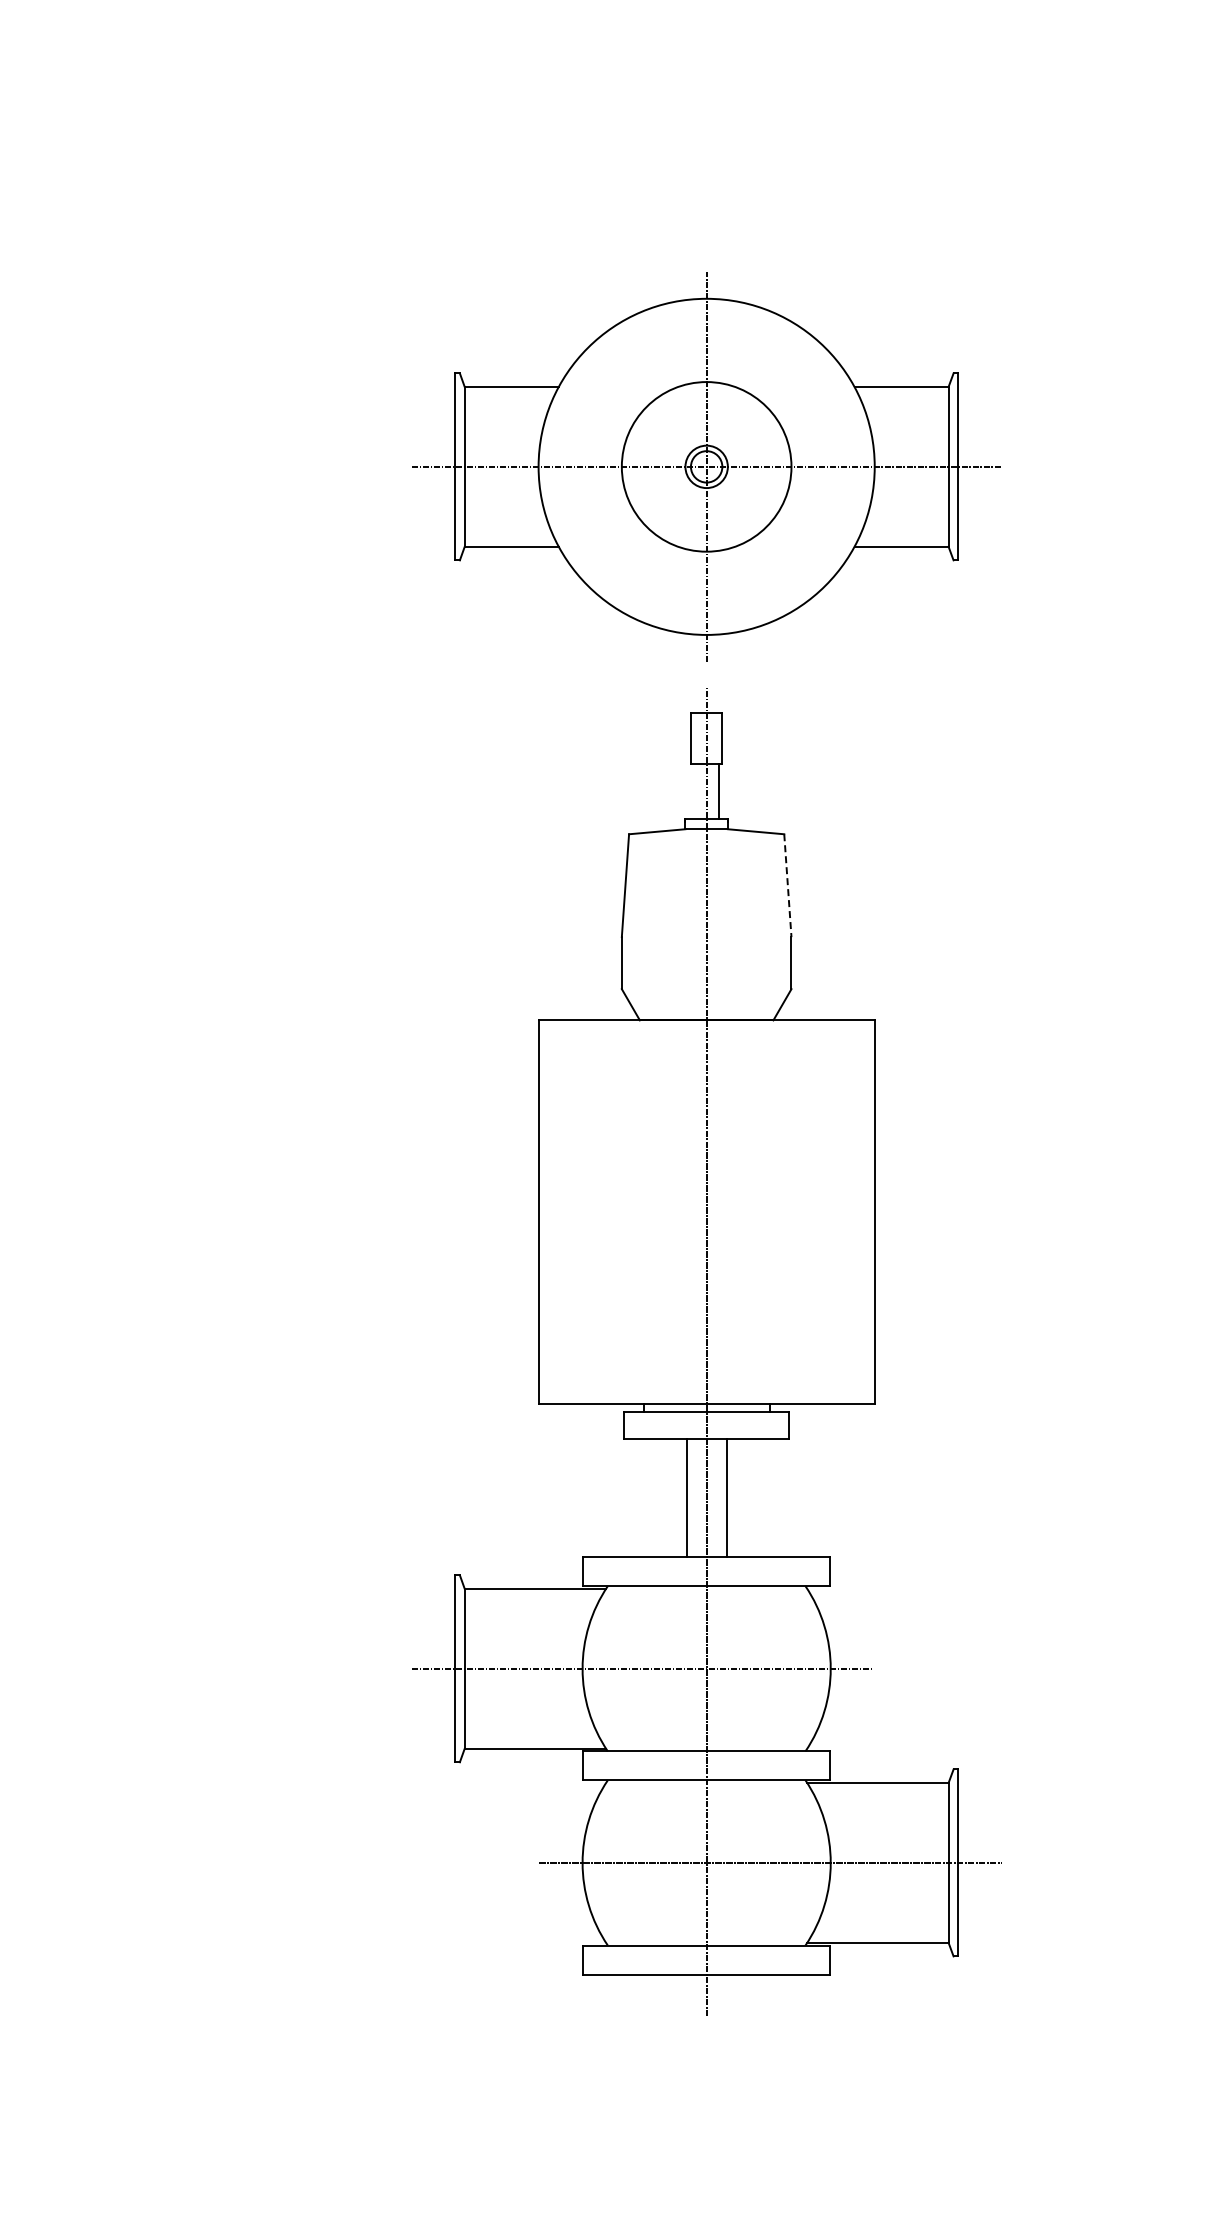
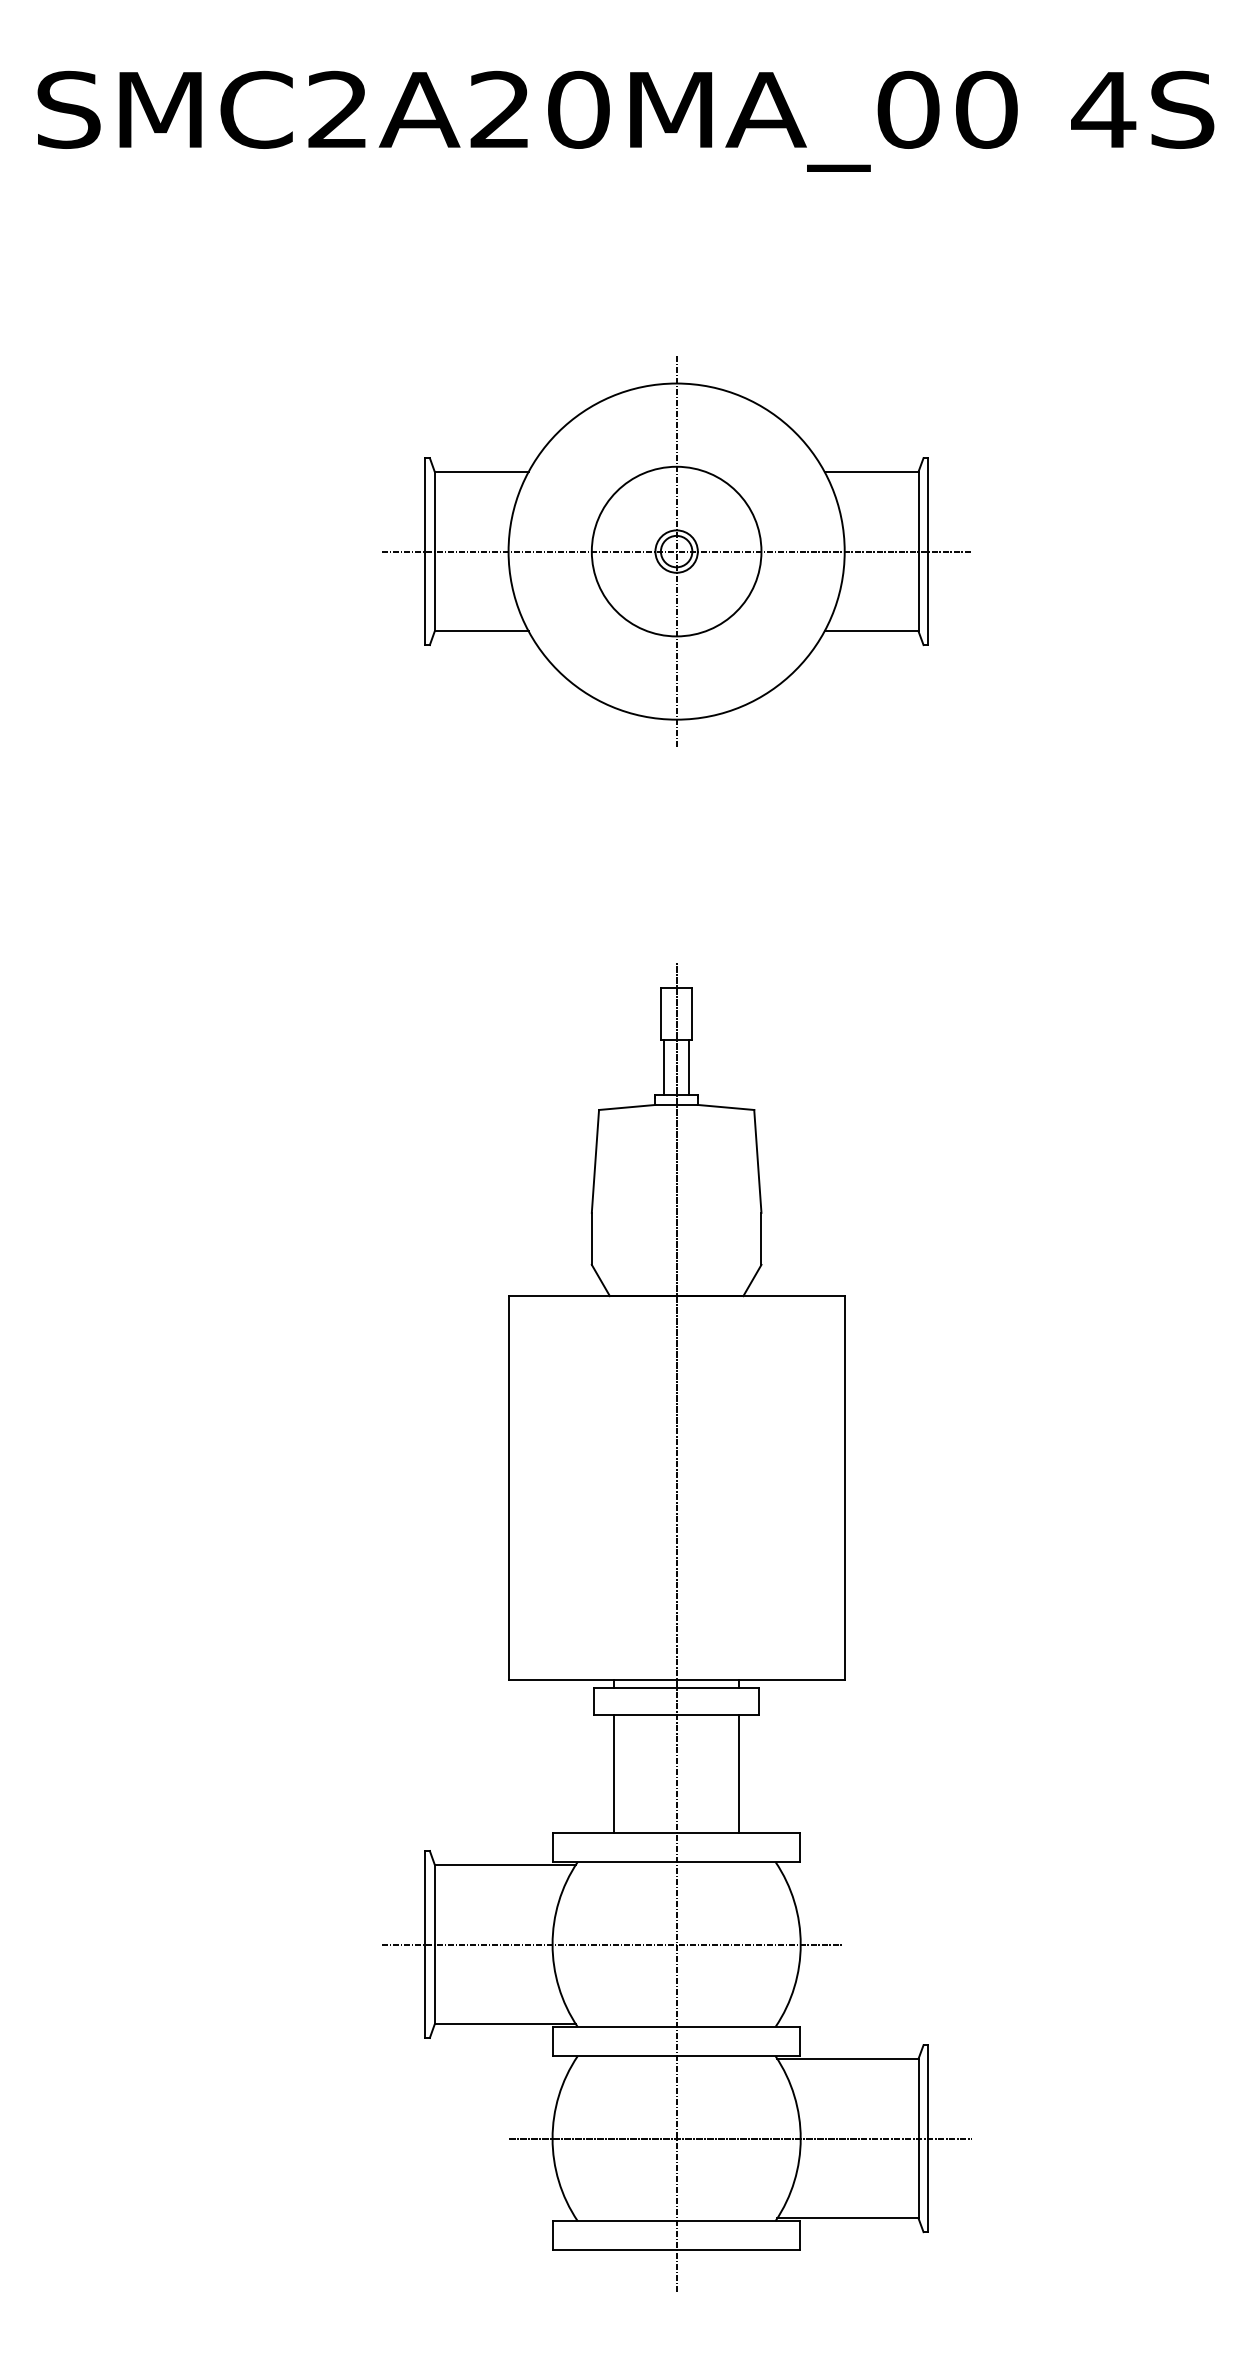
part: (706, 466) -> (676, 551), moved
line: (694, 791) -> (664, 1067), added
line: (787, 885) -> (757, 1161), dashed -> solid
line: (686, 1497) -> (613, 1773), moved
line: (726, 1497) -> (739, 1773), moved

